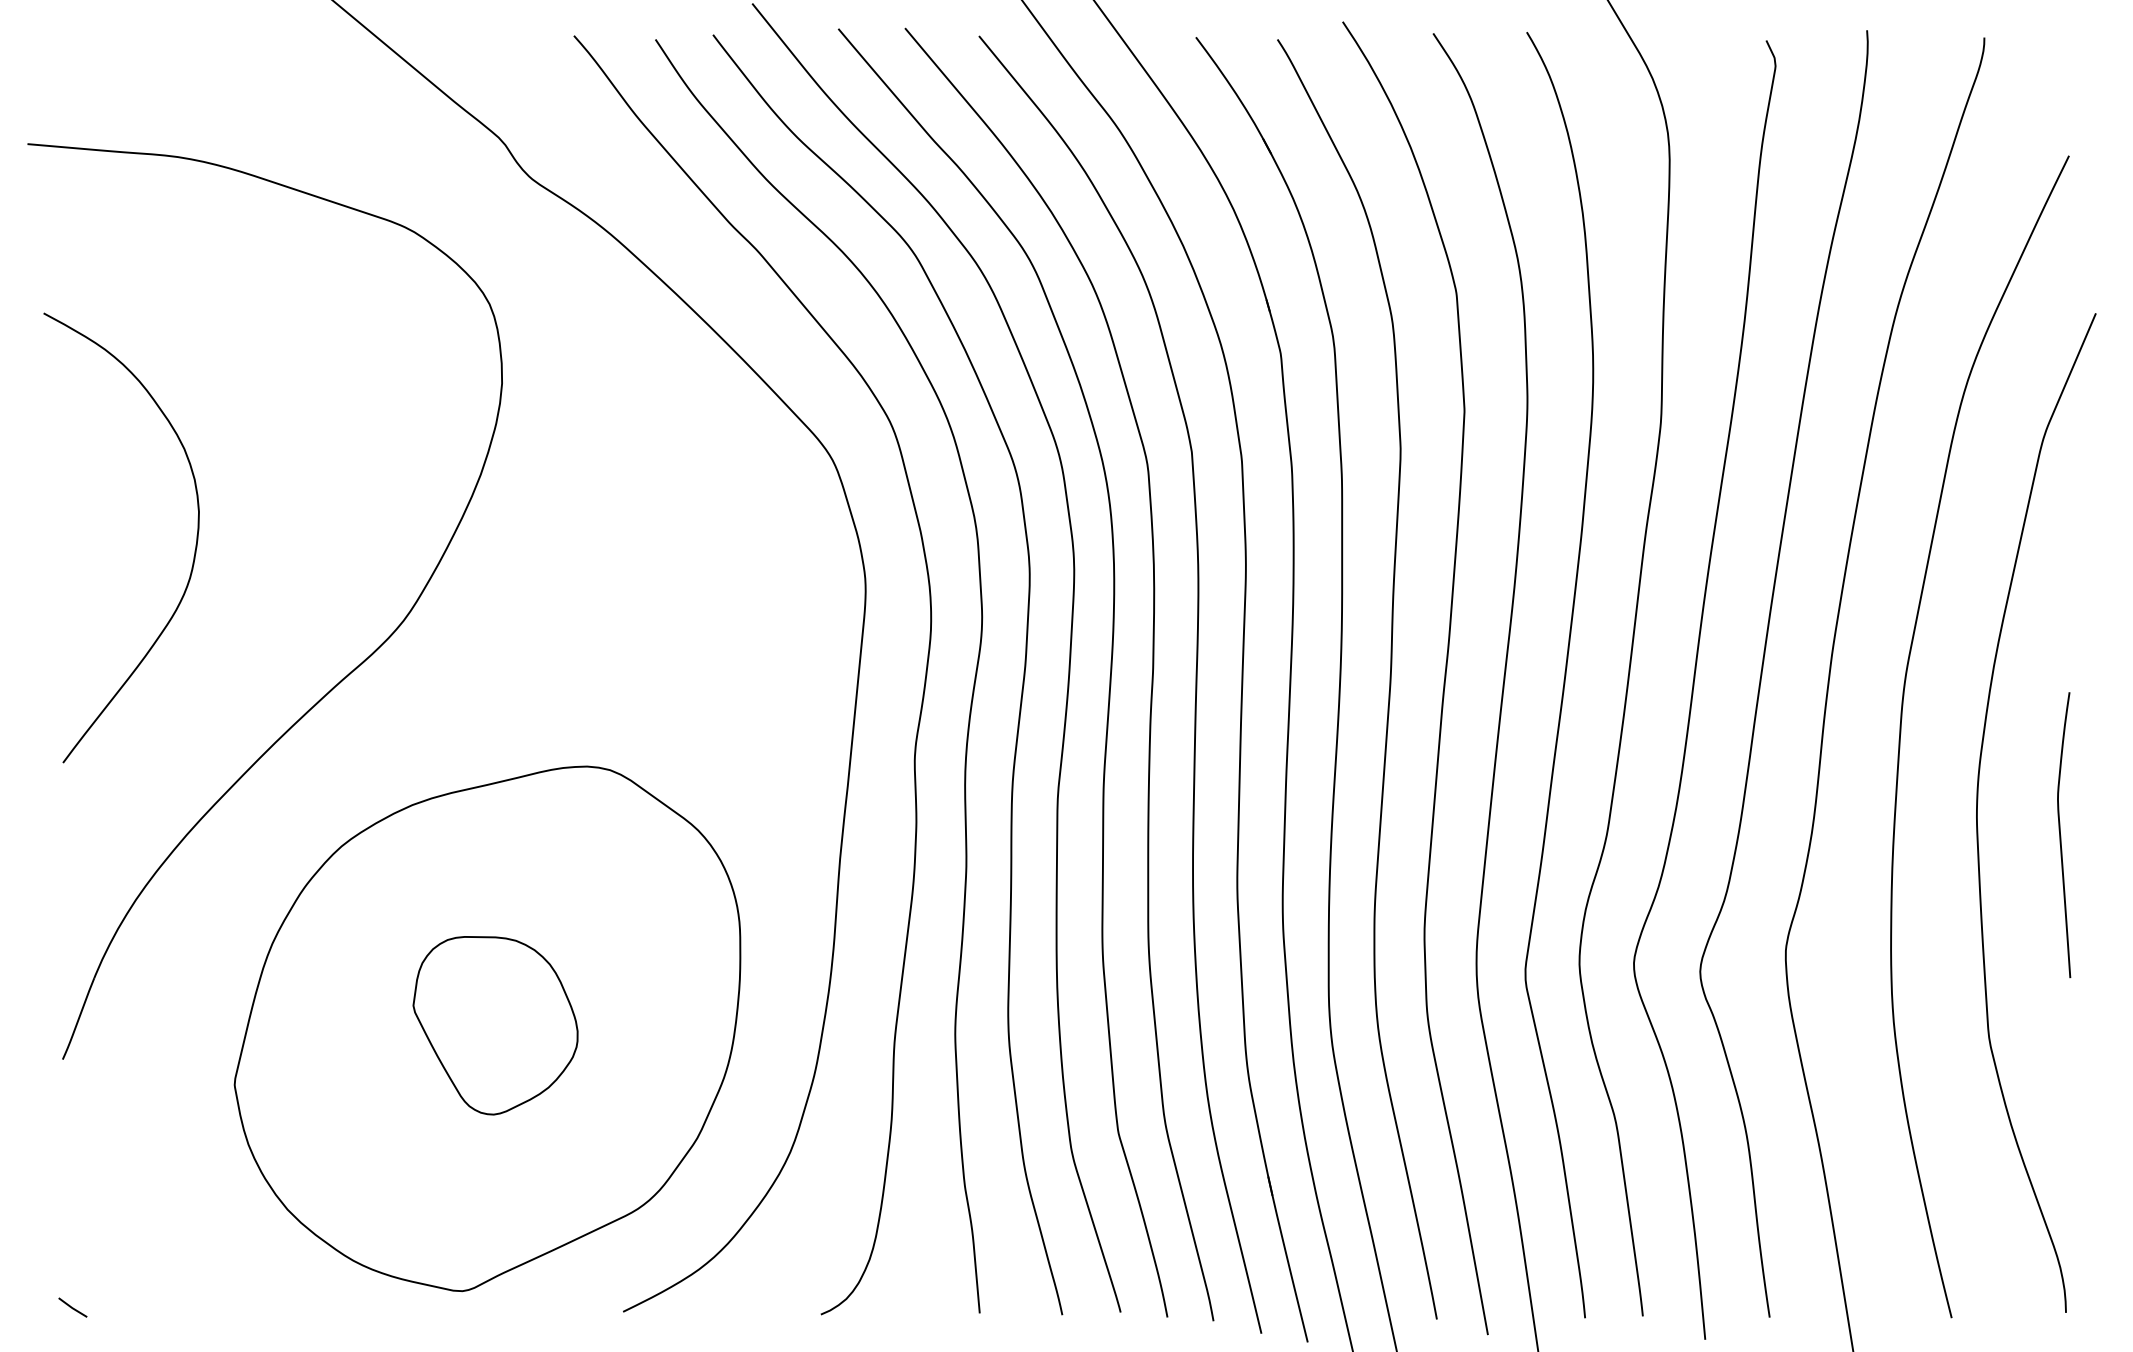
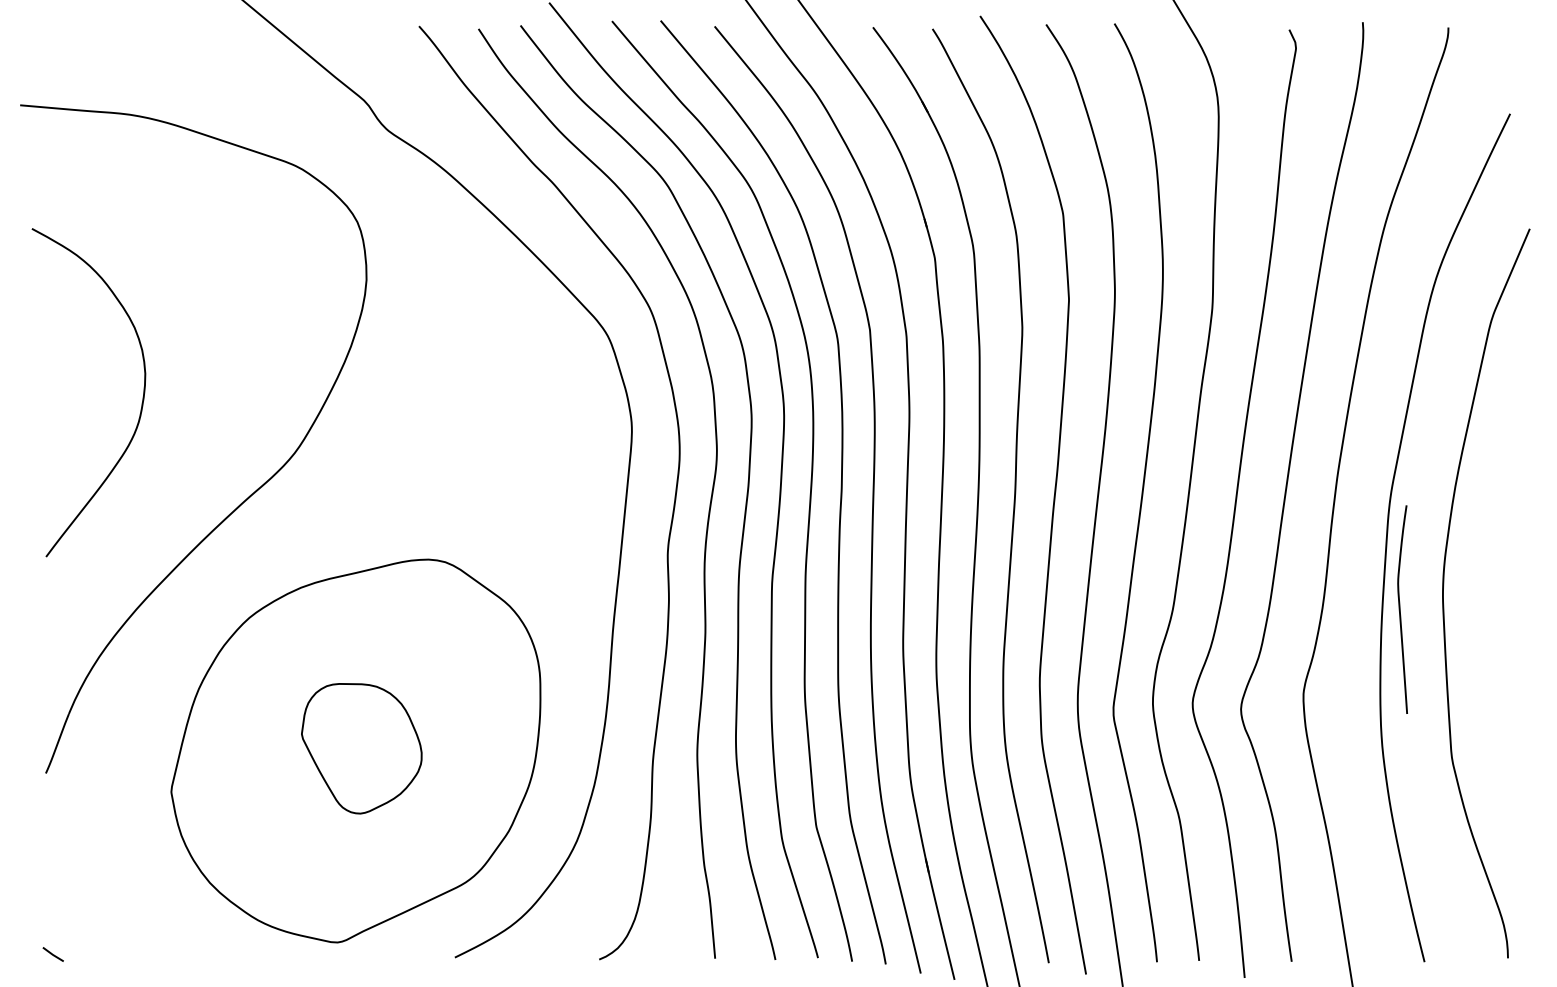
curve: (2061, 834) -> (1400, 609), moved

